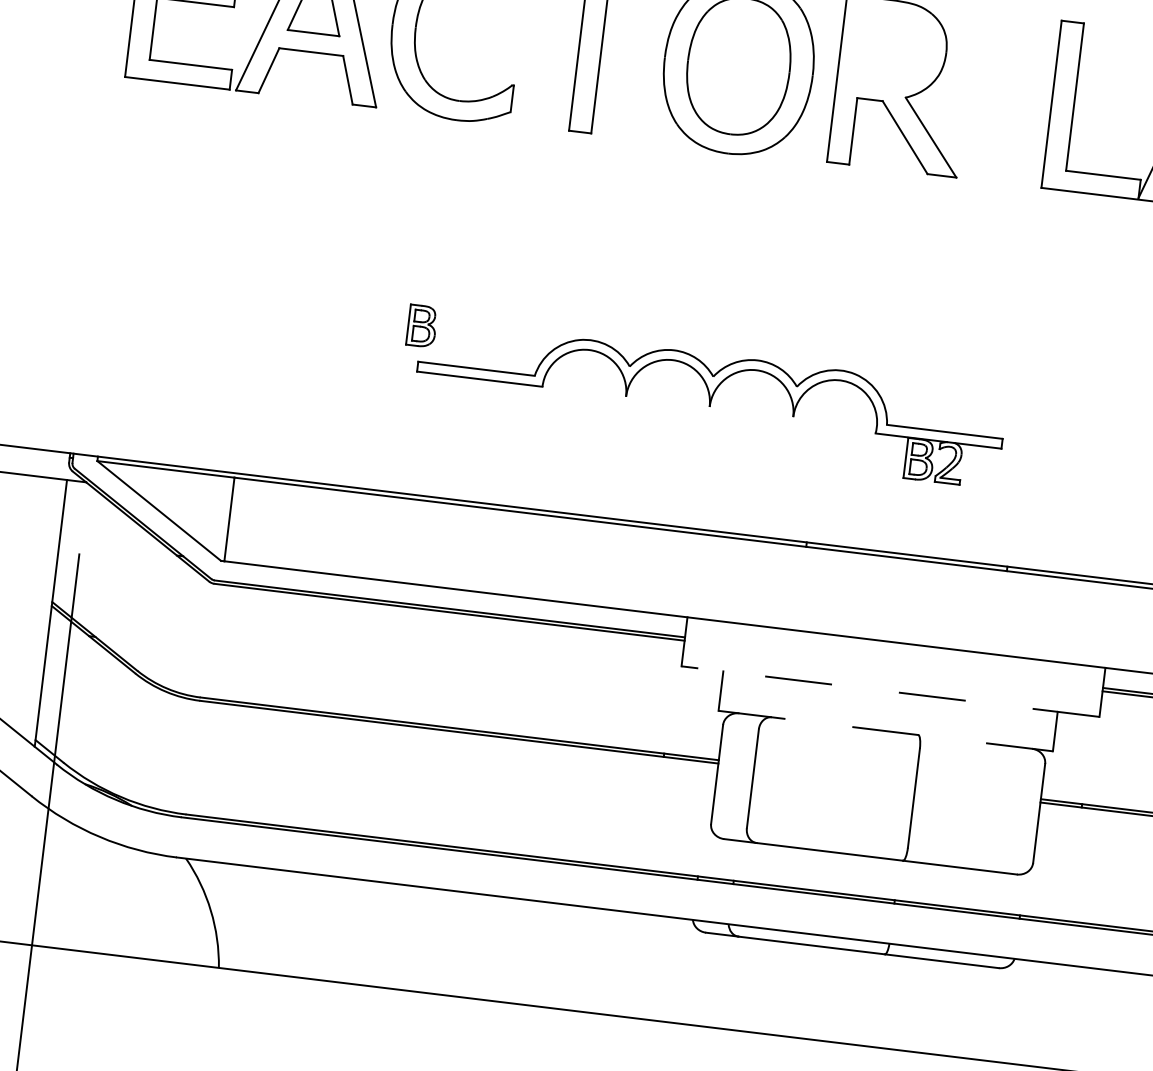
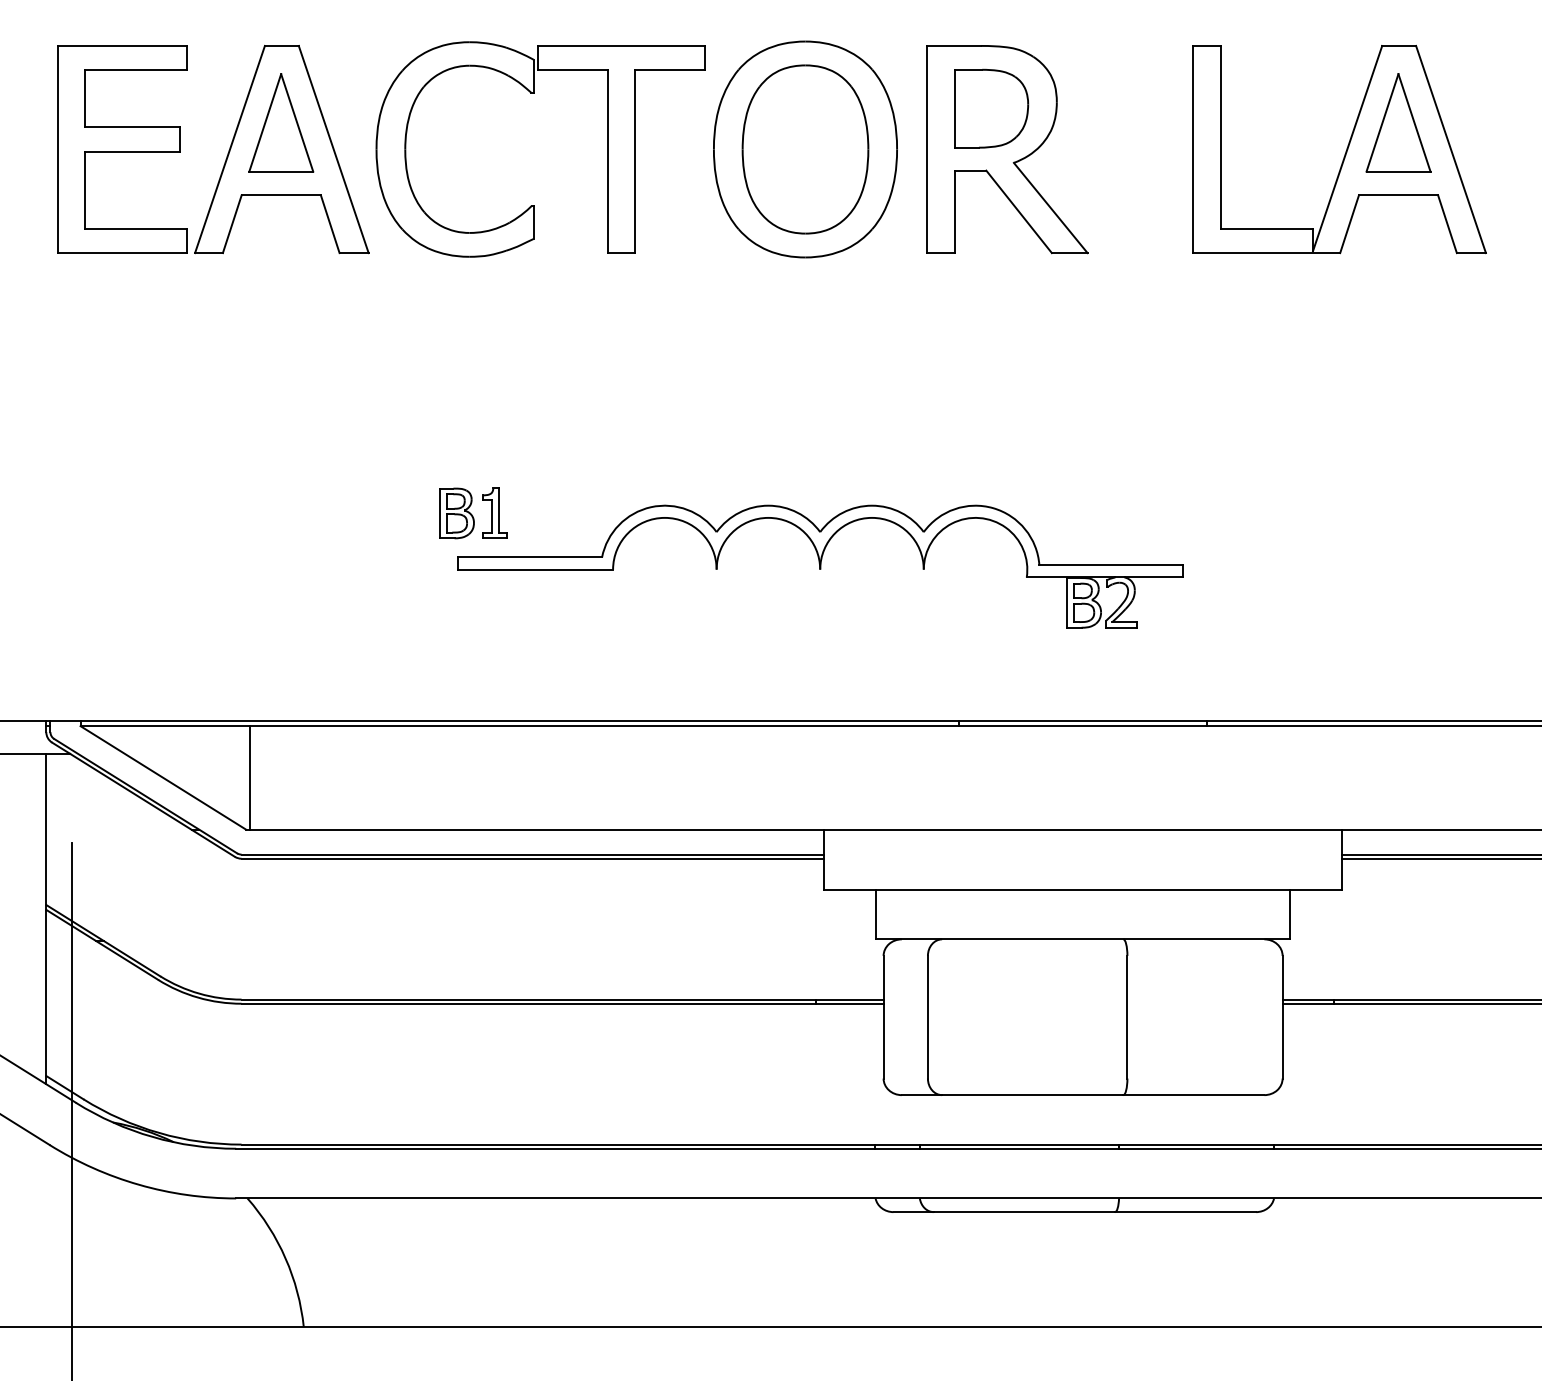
part: (892, 51) -> (991, 108), added
part: (452, 329) -> (494, 512), added
line: (890, 691) -> (1083, 890), dashed -> solid
line: (886, 731) -> (1083, 939), dashed -> solid

